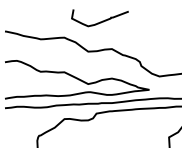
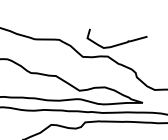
curve: (100, 21) -> (116, 44), moved

